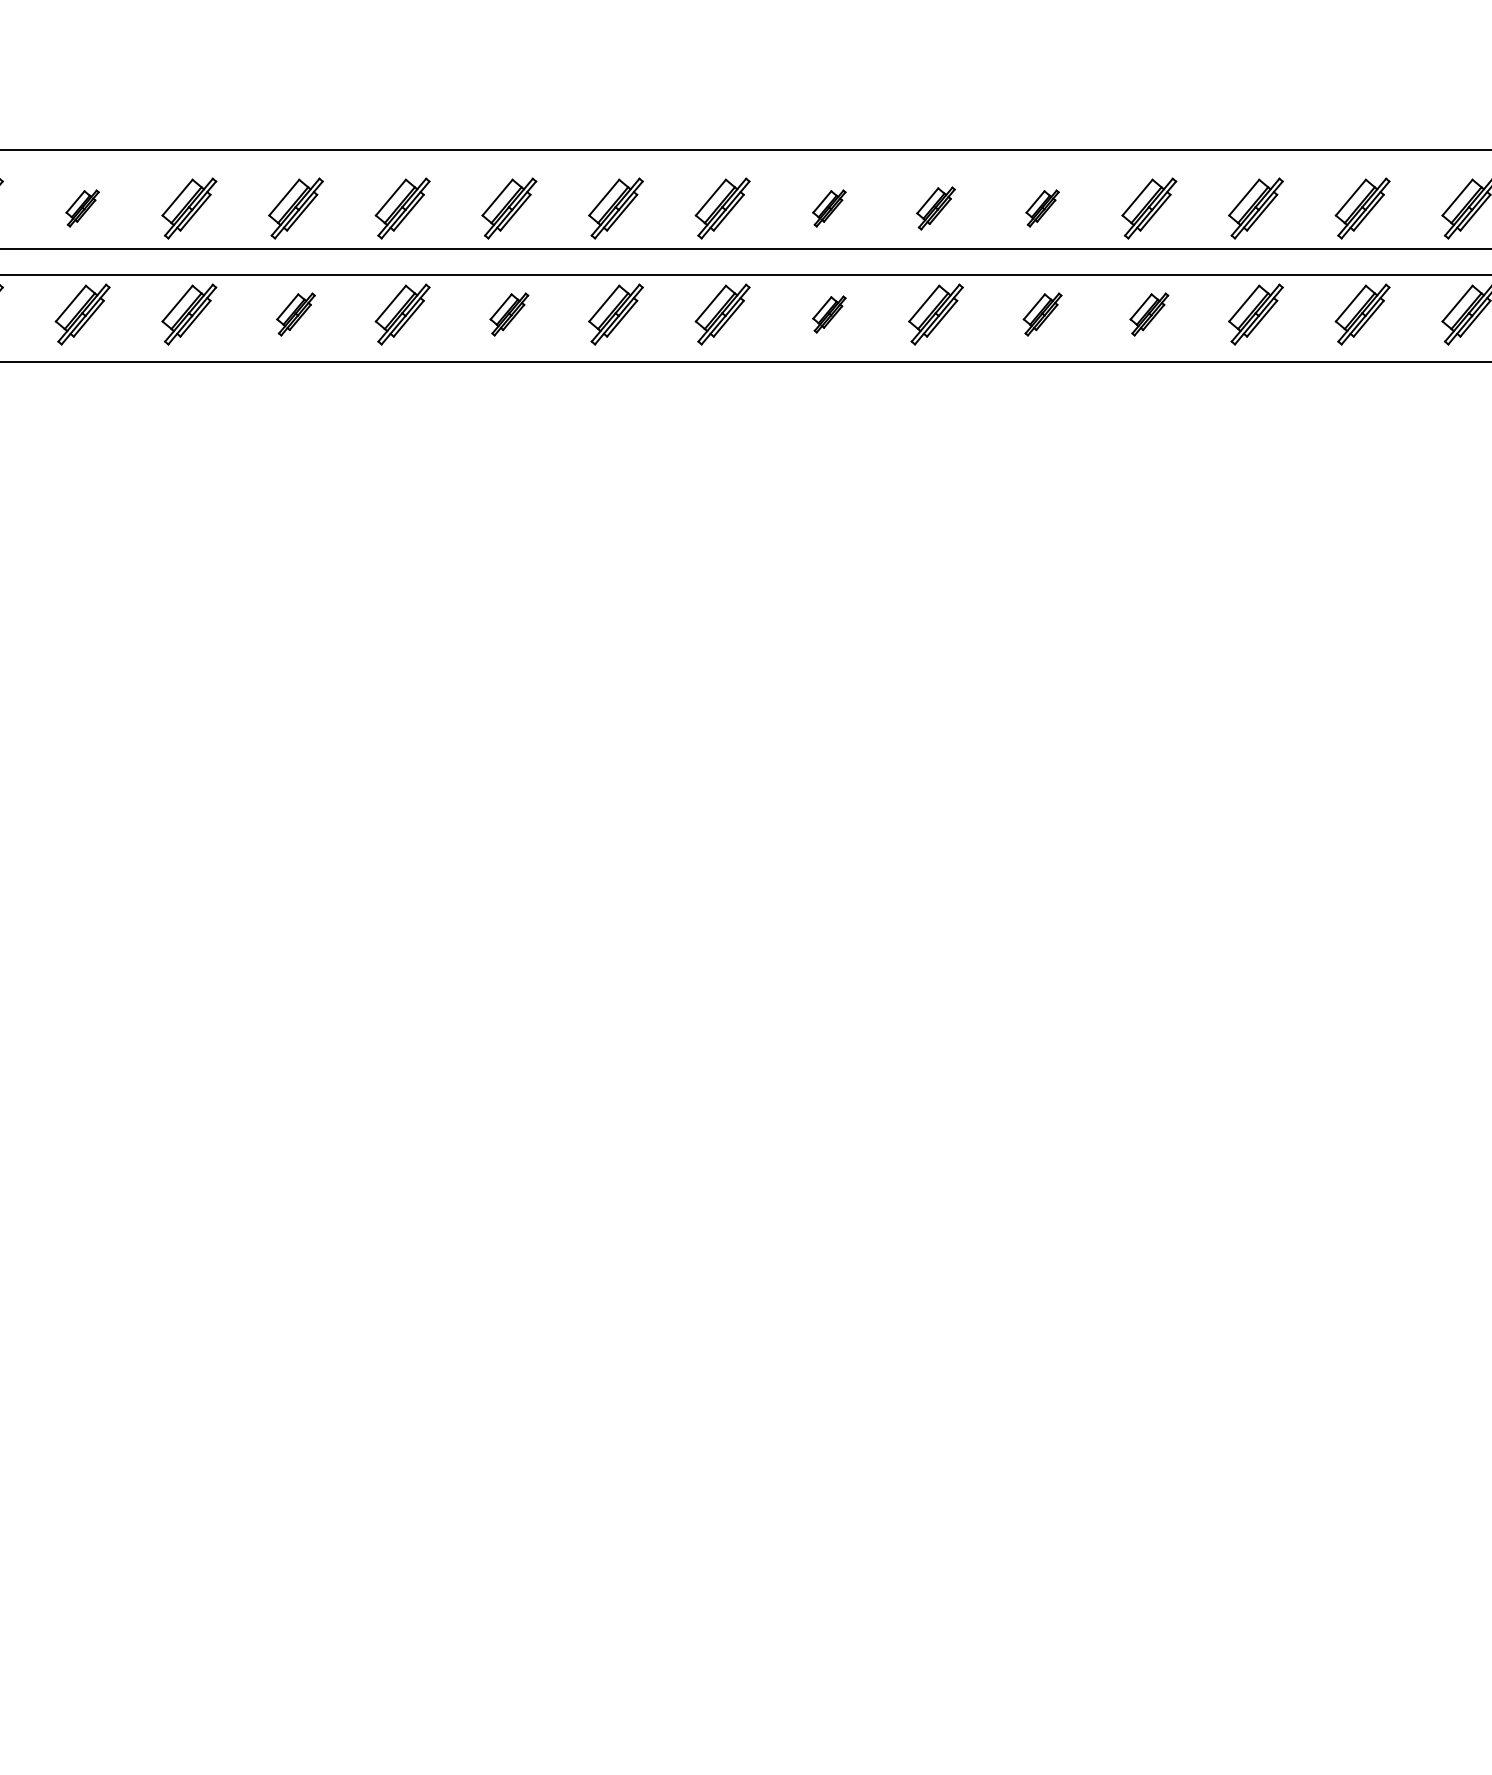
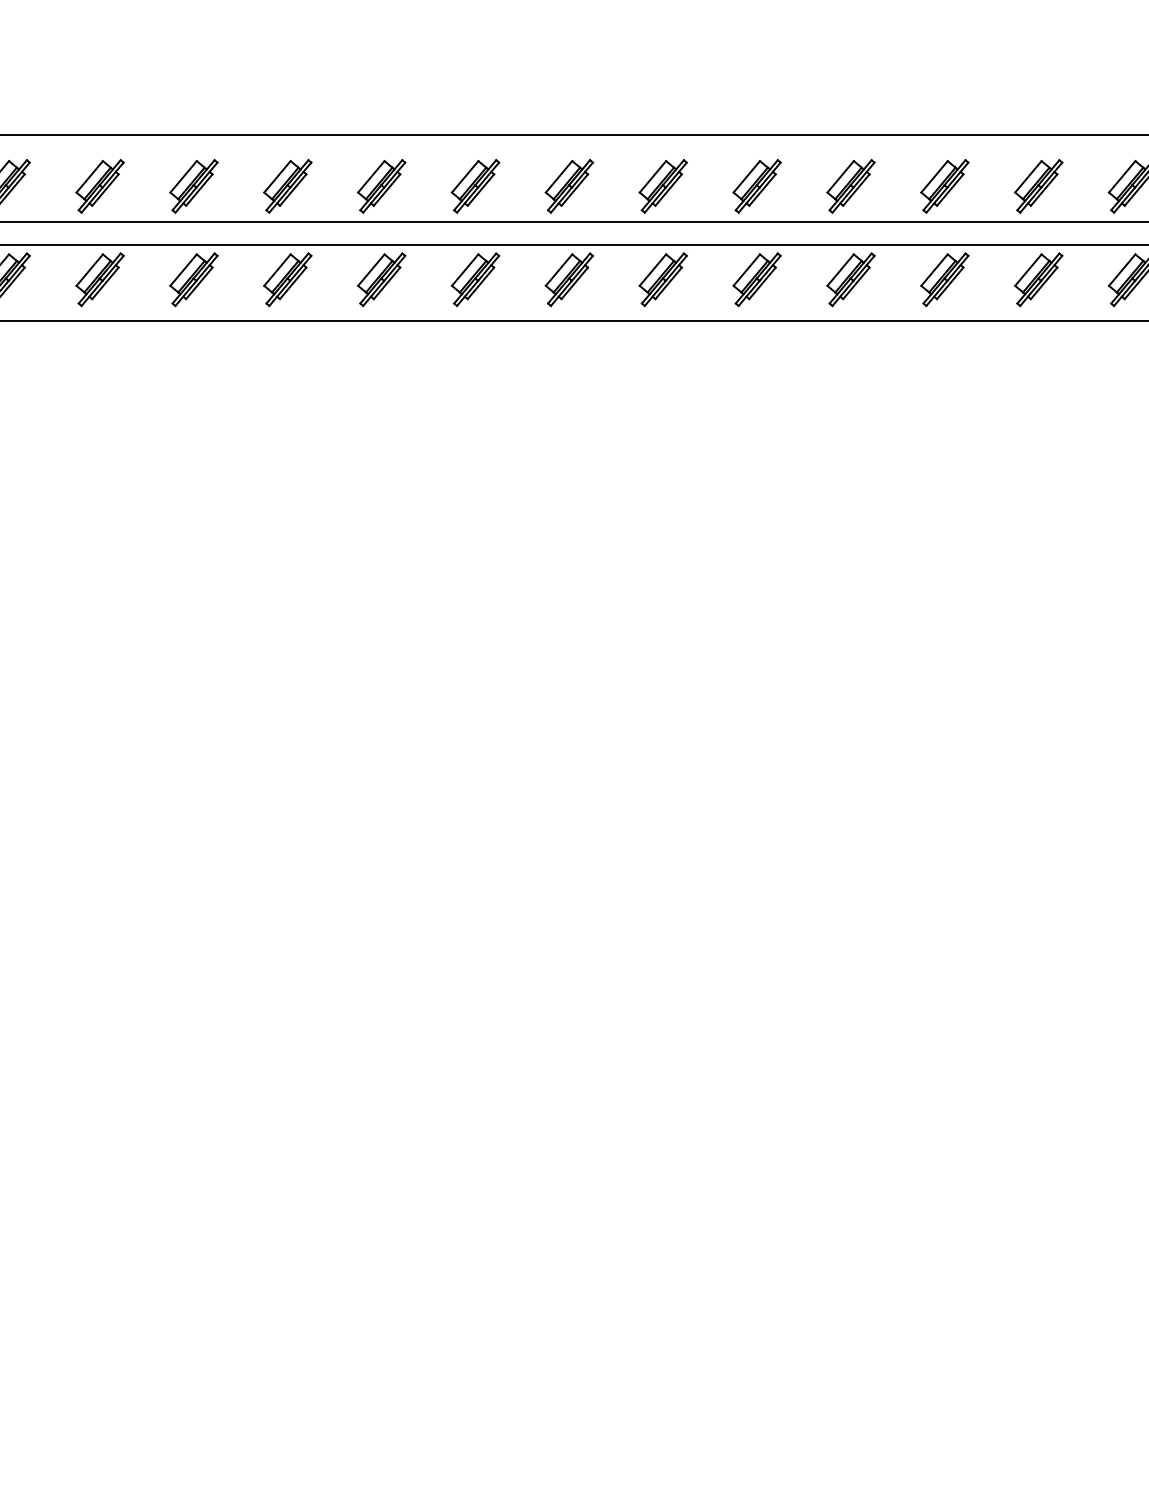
part: (82, 208) -> (99, 186), size x1.67
part: (829, 208) -> (757, 186), size x1.67
part: (935, 208) -> (850, 186), size x1.43
part: (1042, 208) -> (944, 186), size x1.67
part: (295, 314) -> (287, 279), size x1.43
part: (509, 314) -> (475, 279), size x1.43
part: (829, 314) -> (757, 279), size x1.67
part: (1042, 314) -> (944, 279), size x1.43
part: (1149, 314) -> (1038, 279), size x1.43

